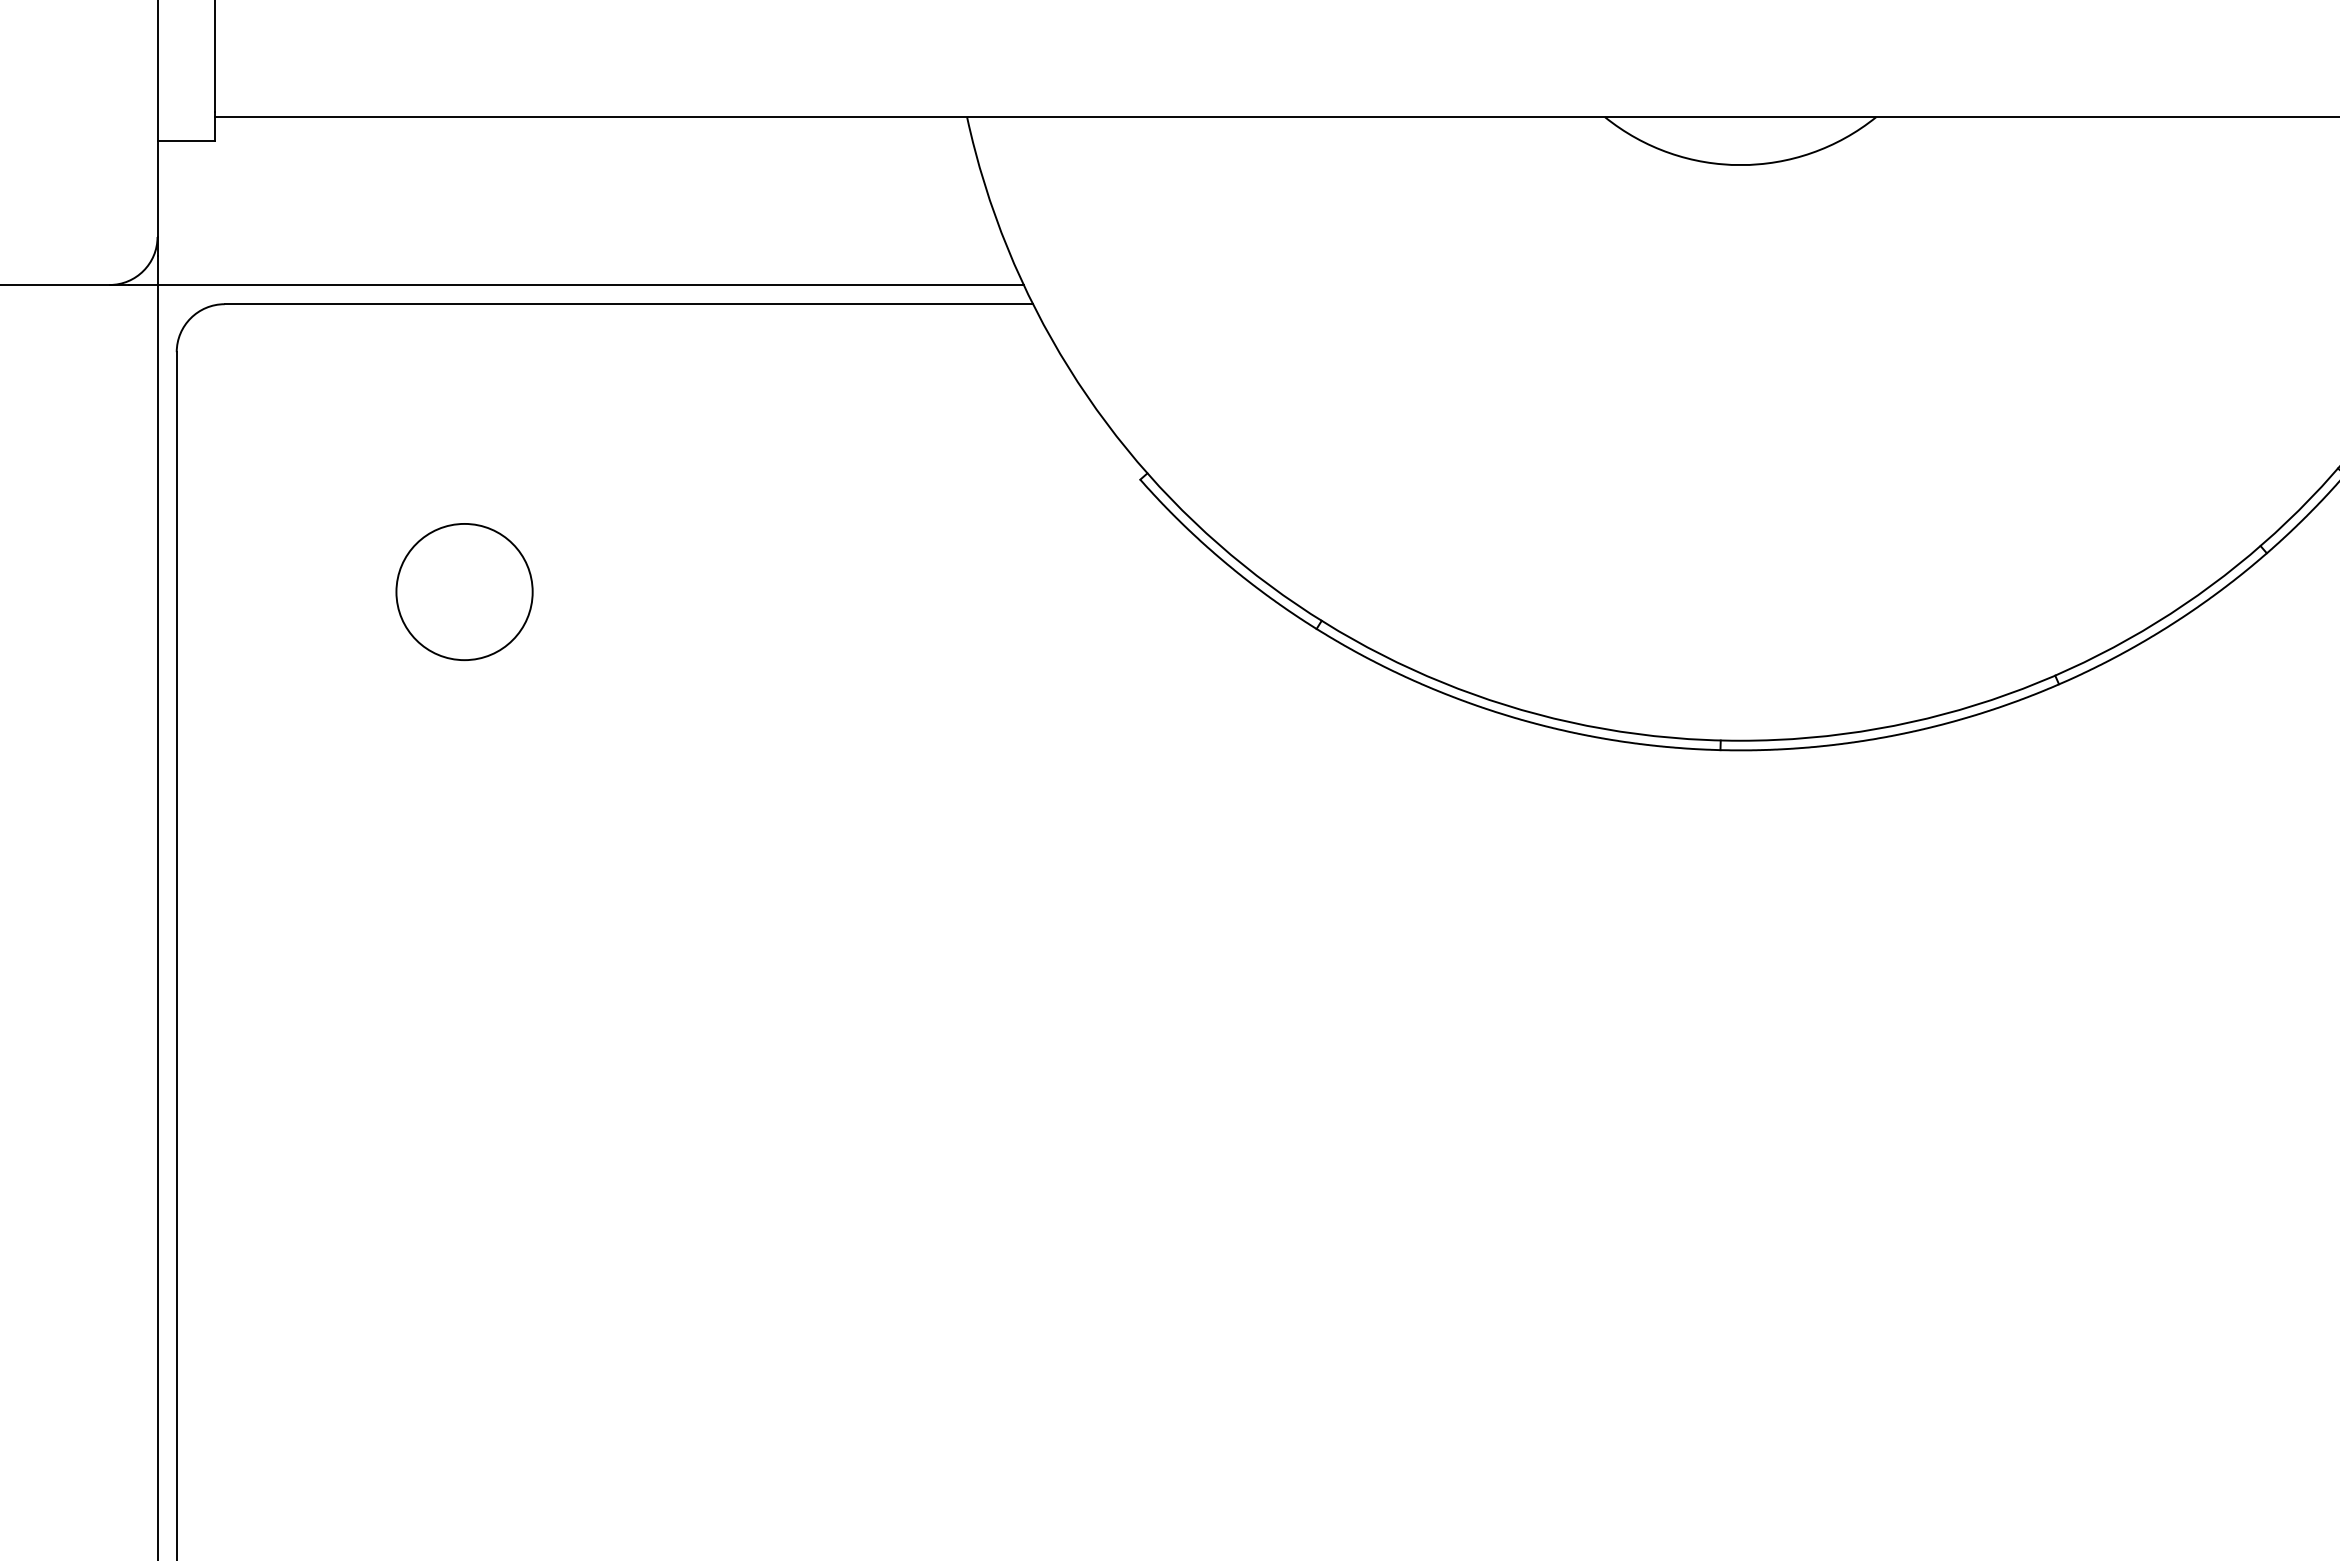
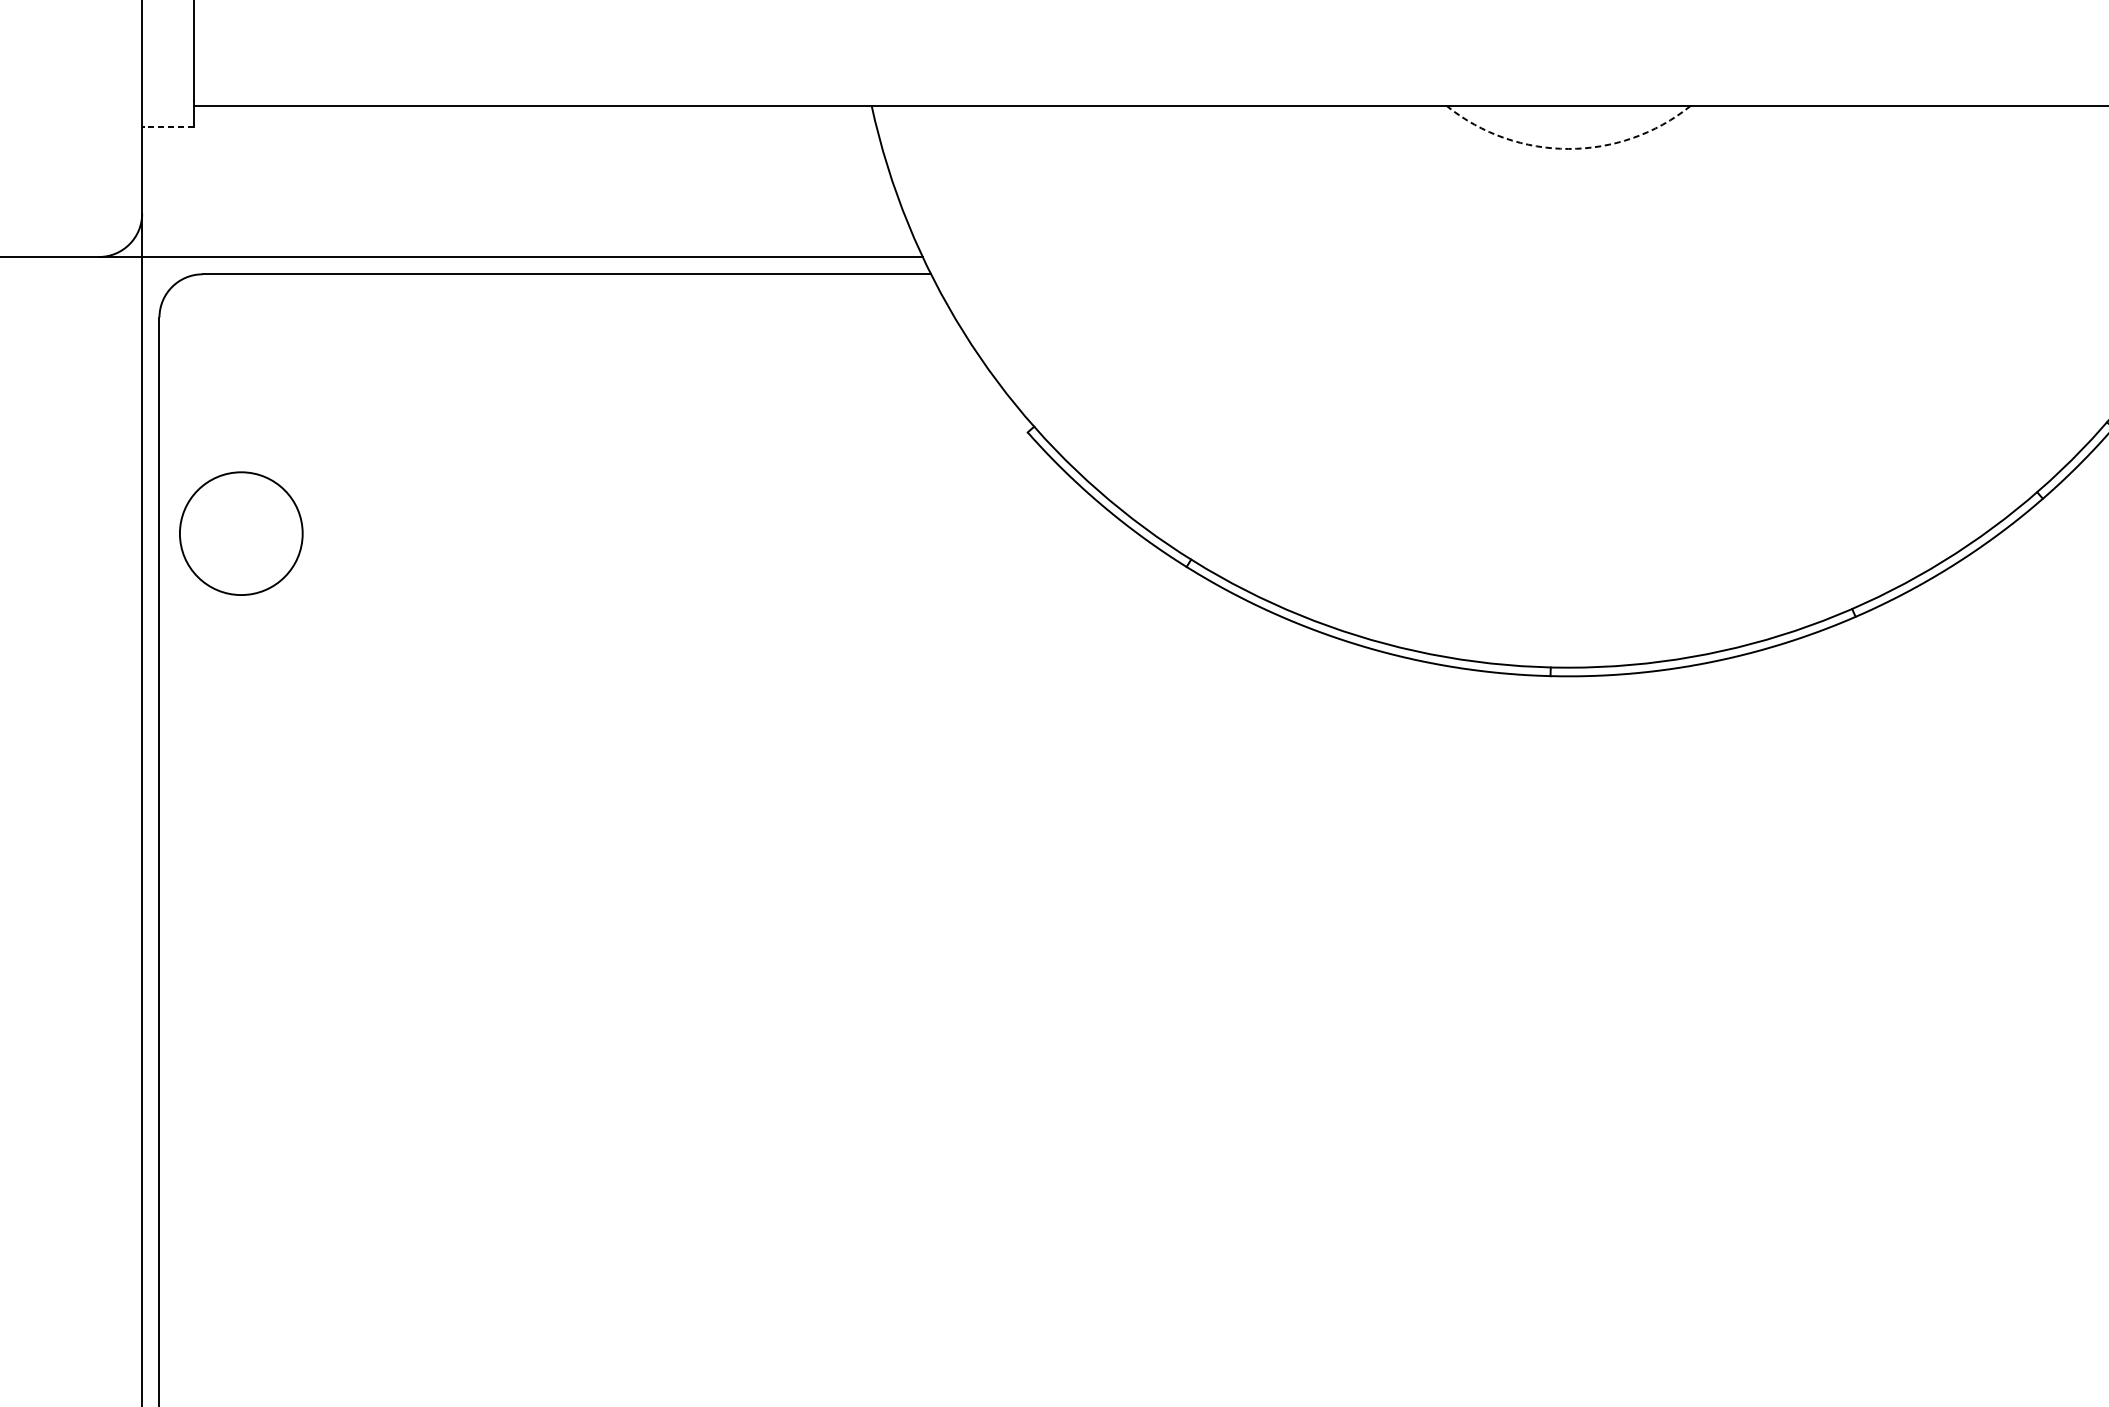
line: (186, 141) -> (168, 127), solid -> dashed
arc: (1740, 165) -> (1568, 149), solid -> dashed
circle: (464, 591) -> (241, 533), moved

